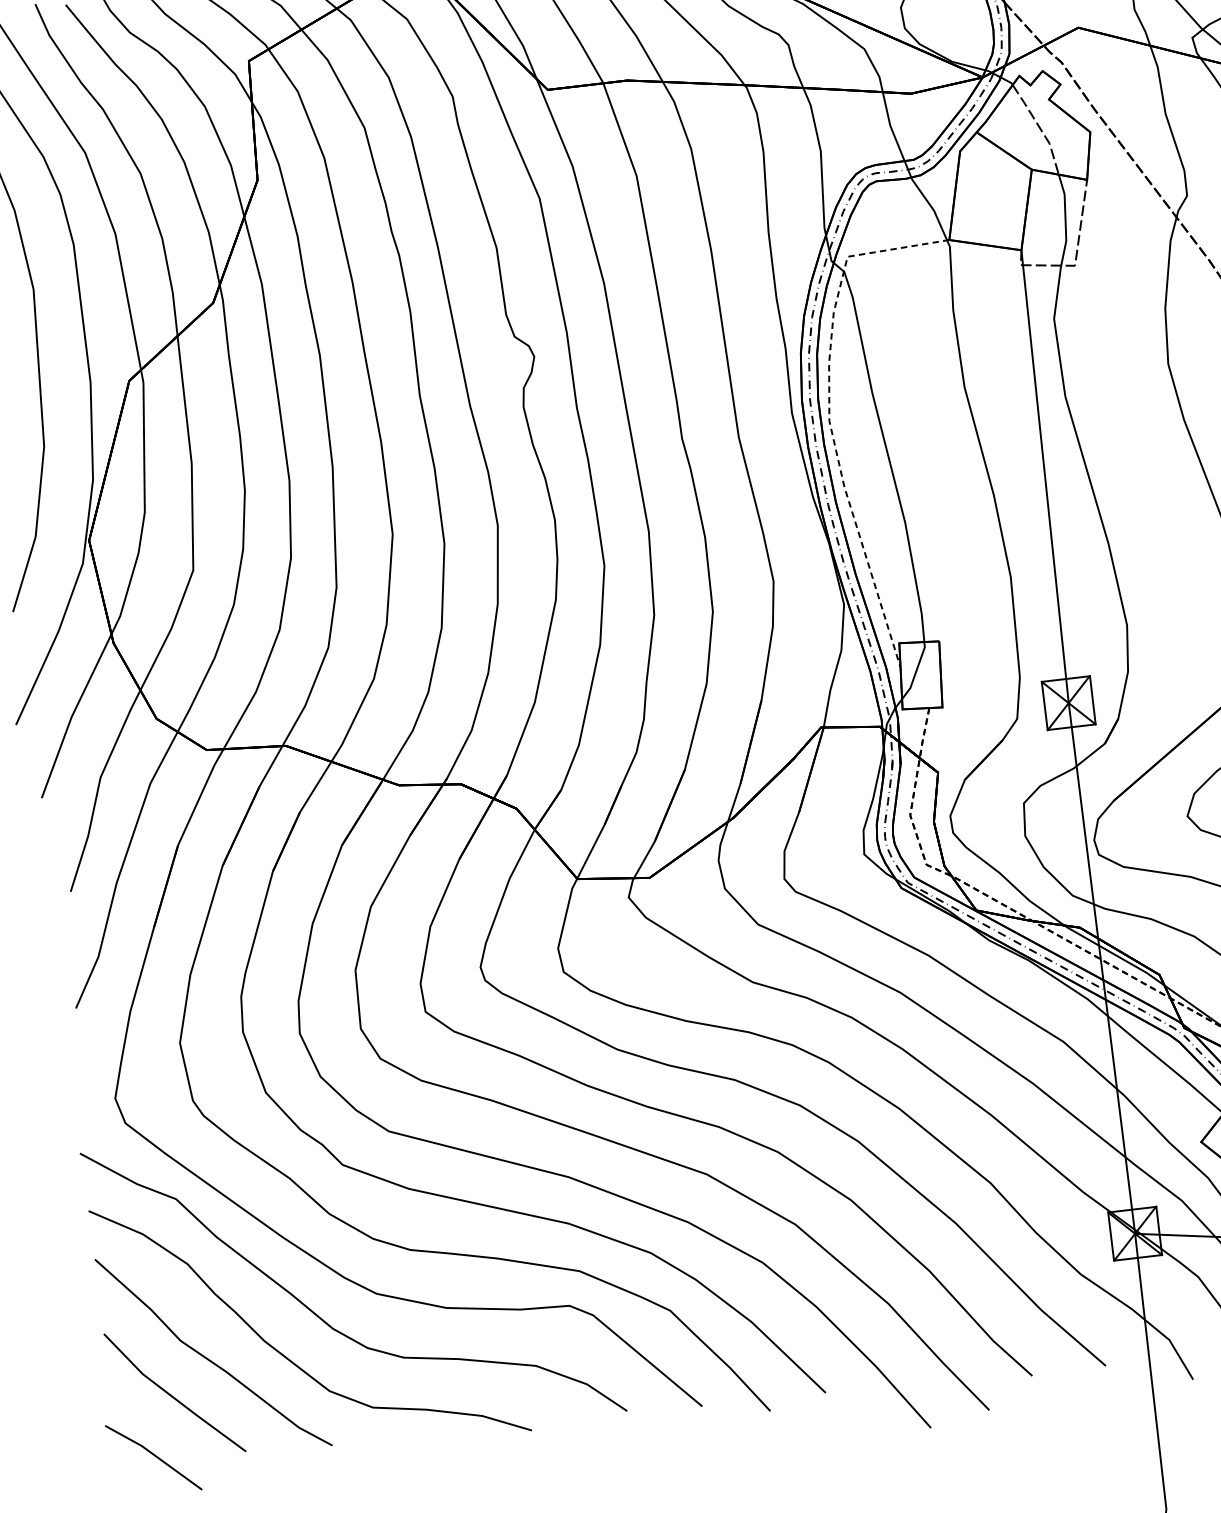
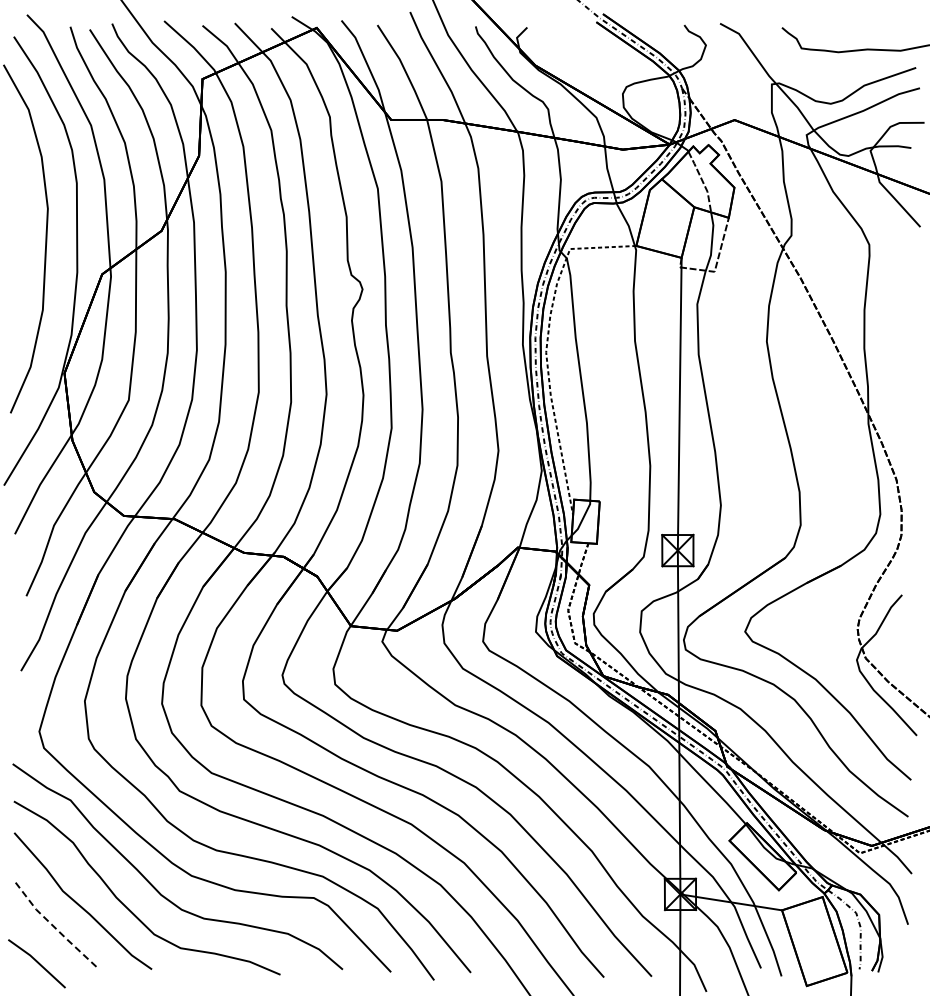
line: (172, 1397) -> (53, 926), solid -> dashed

